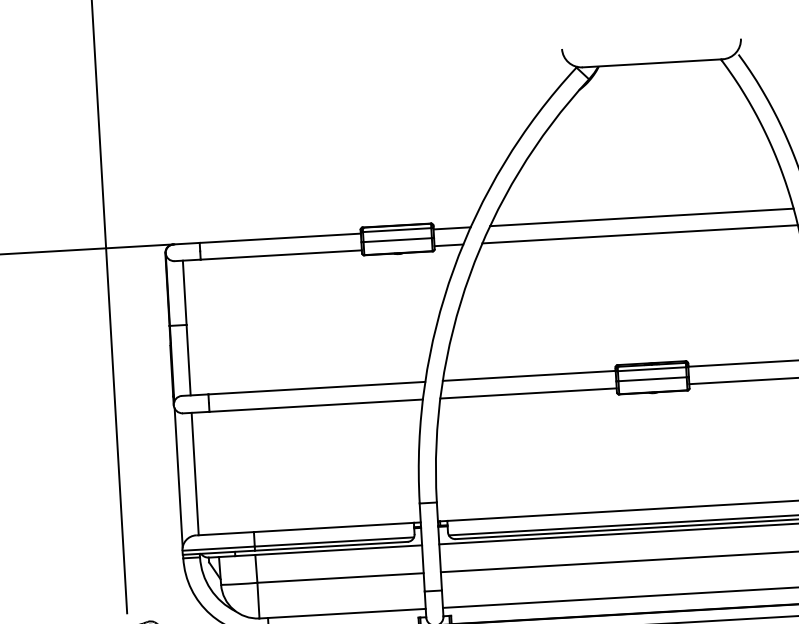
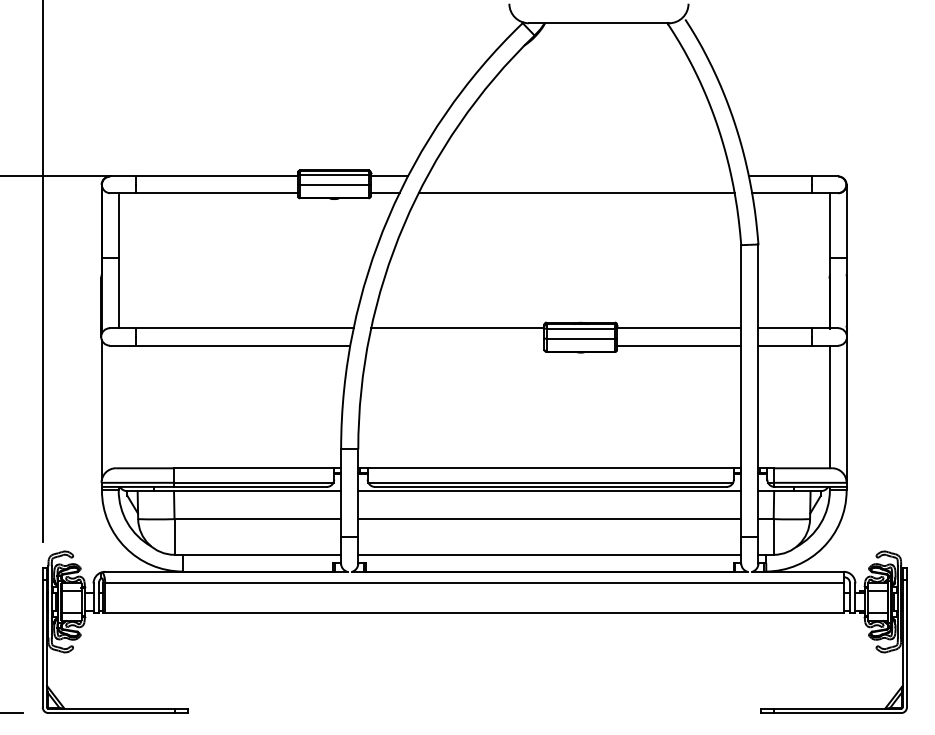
line: (642, 217) -> (579, 176), removed
line: (527, 393) -> (455, 345), removed
line: (195, 473) -> (118, 406), removed

